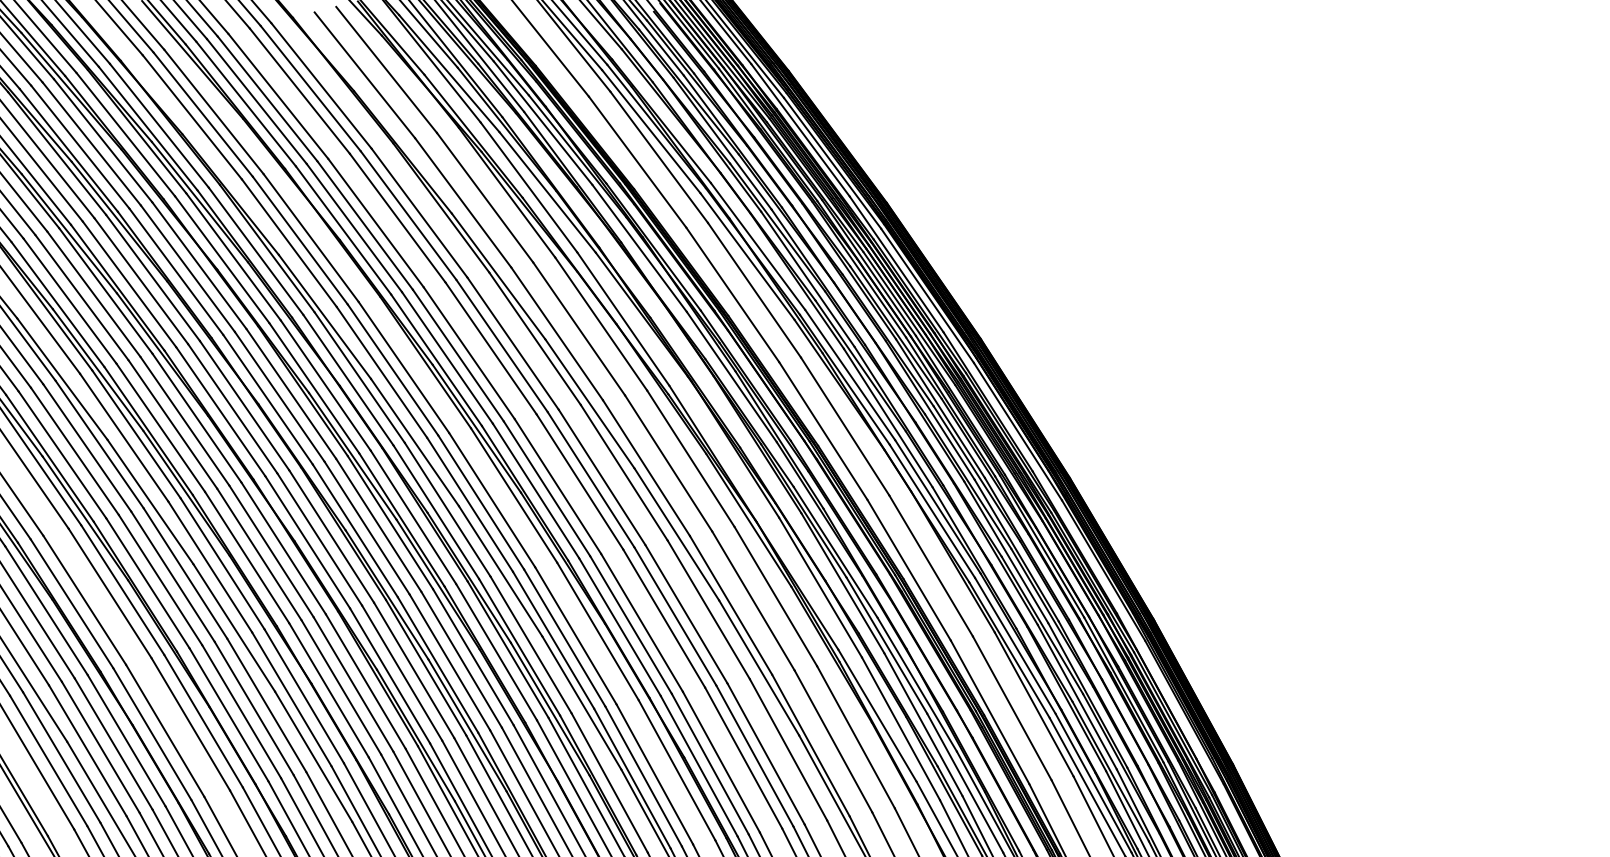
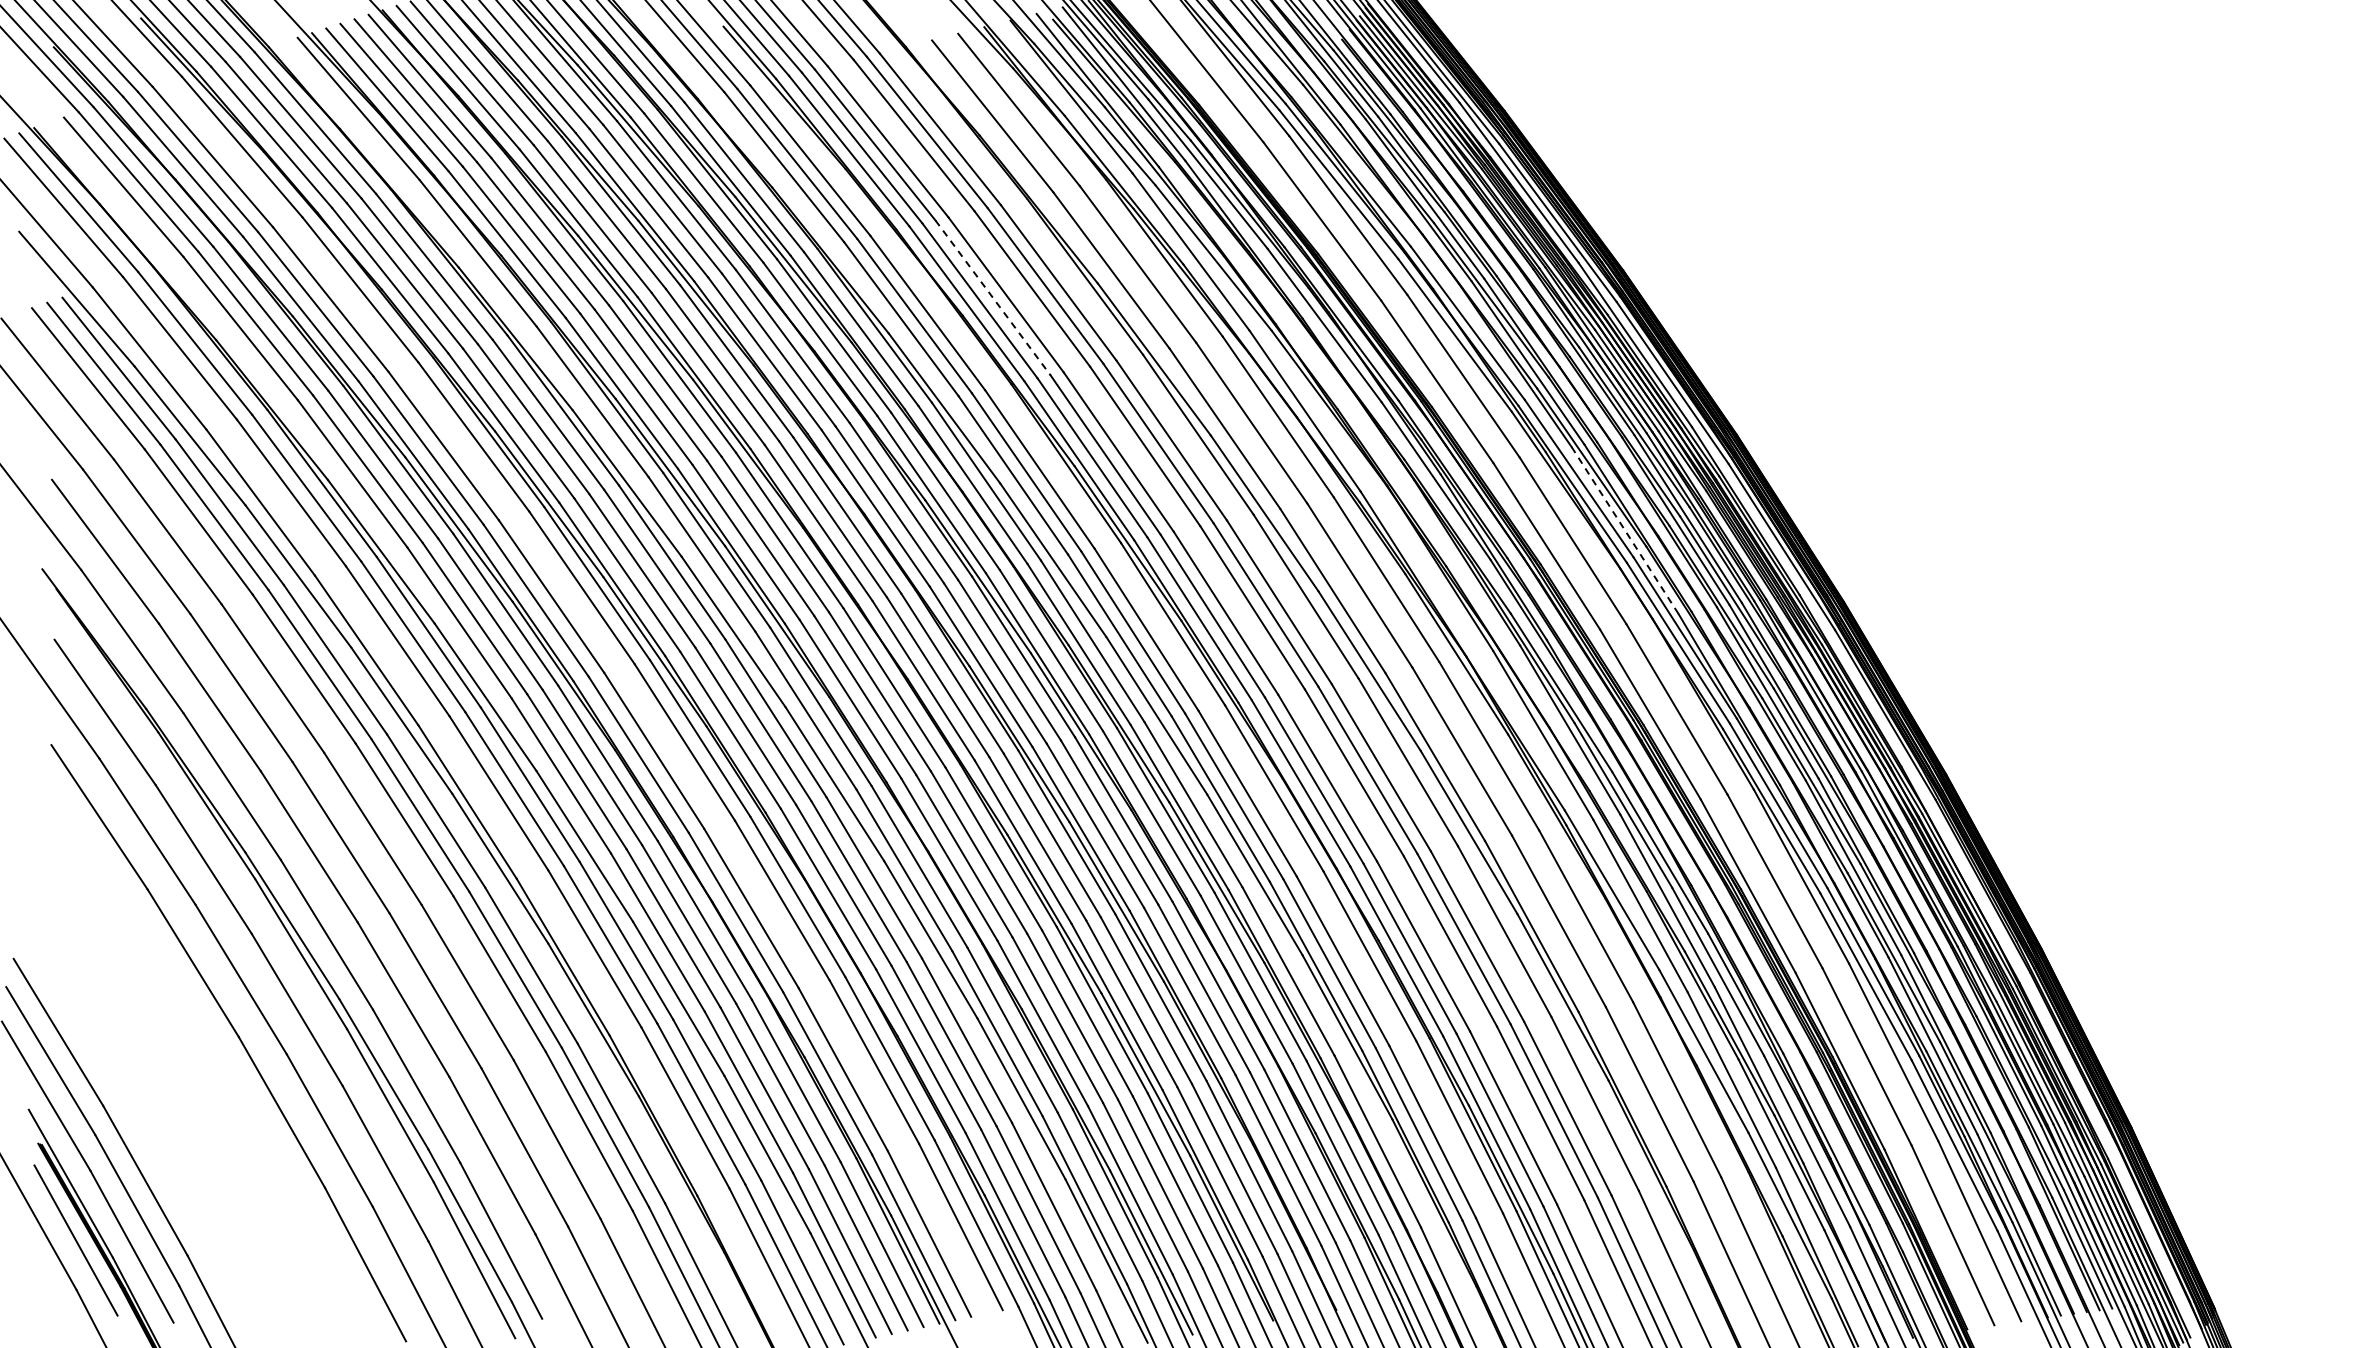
line: (365, 225) -> (993, 297), solid -> dashed
line: (888, 418) -> (1625, 531), solid -> dashed

